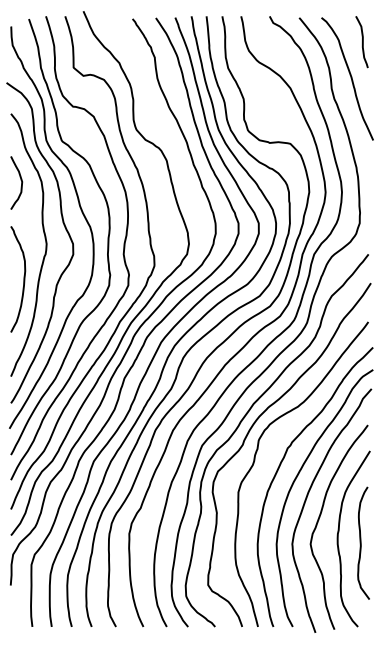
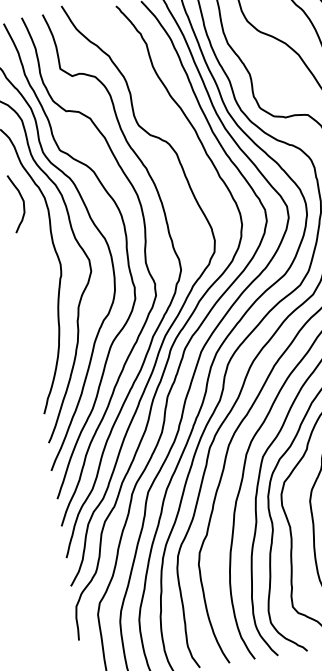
curve: (23, 279) -> (41, 306), removed

